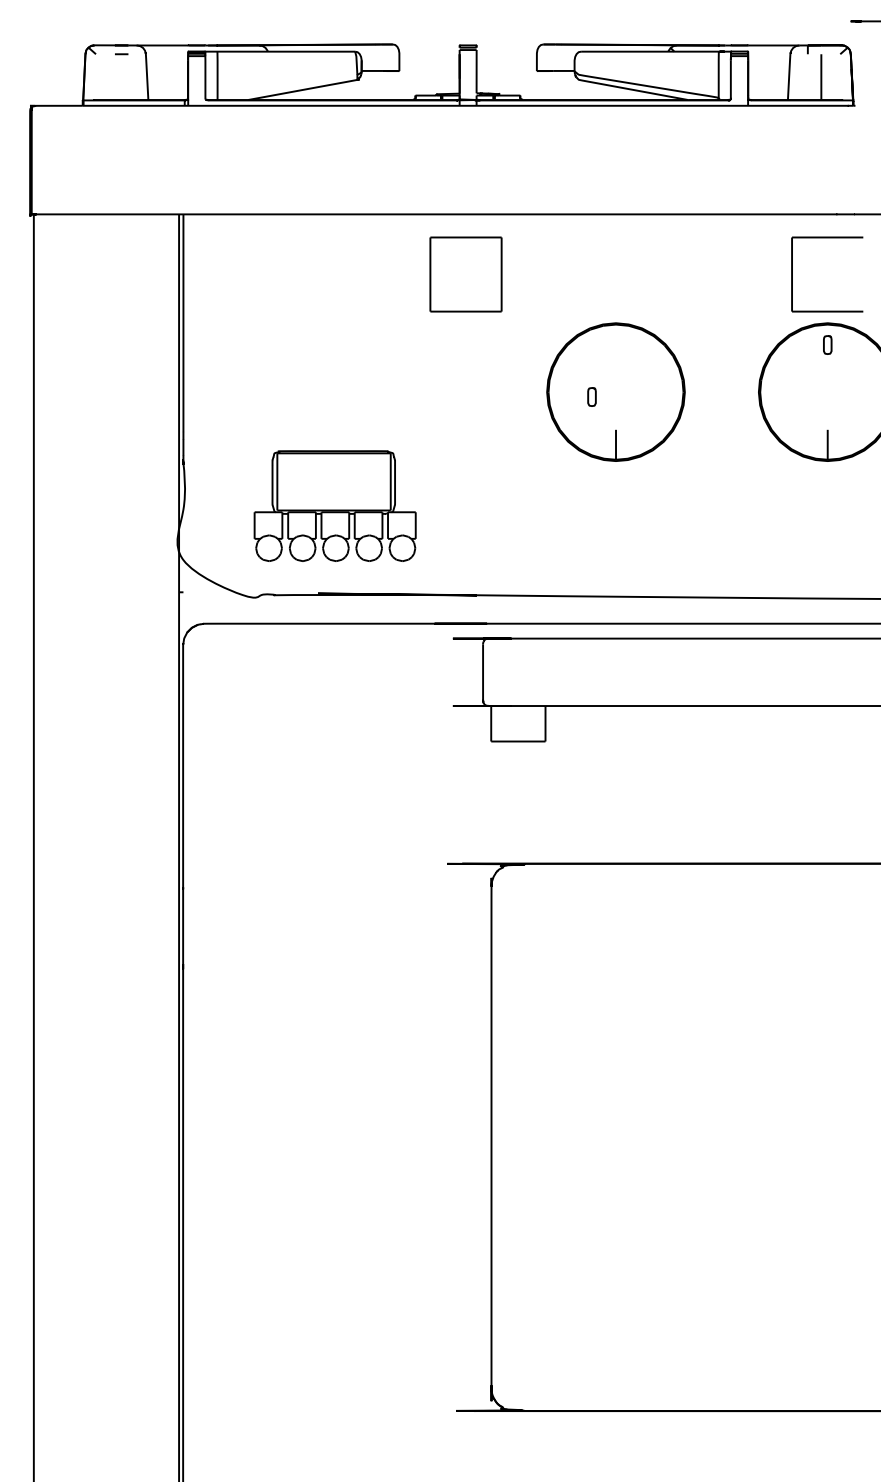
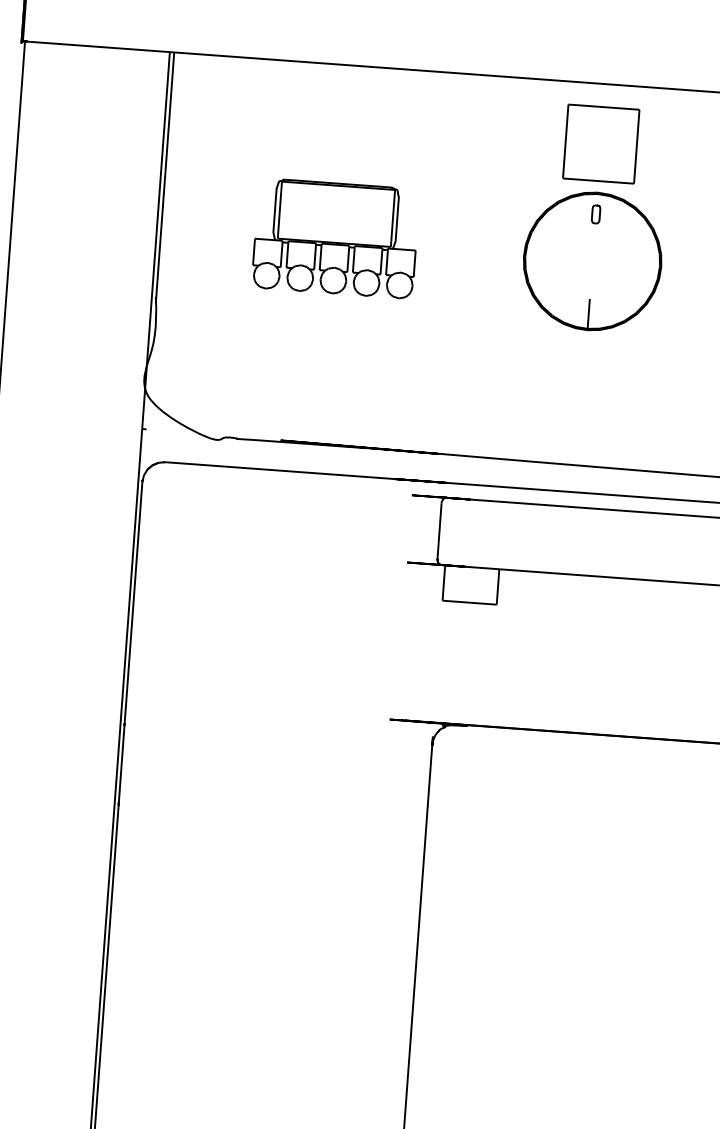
part: (465, 274) -> (600, 144), moved
part: (591, 396) -> (595, 213), moved
part: (334, 505) -> (335, 237), moved

